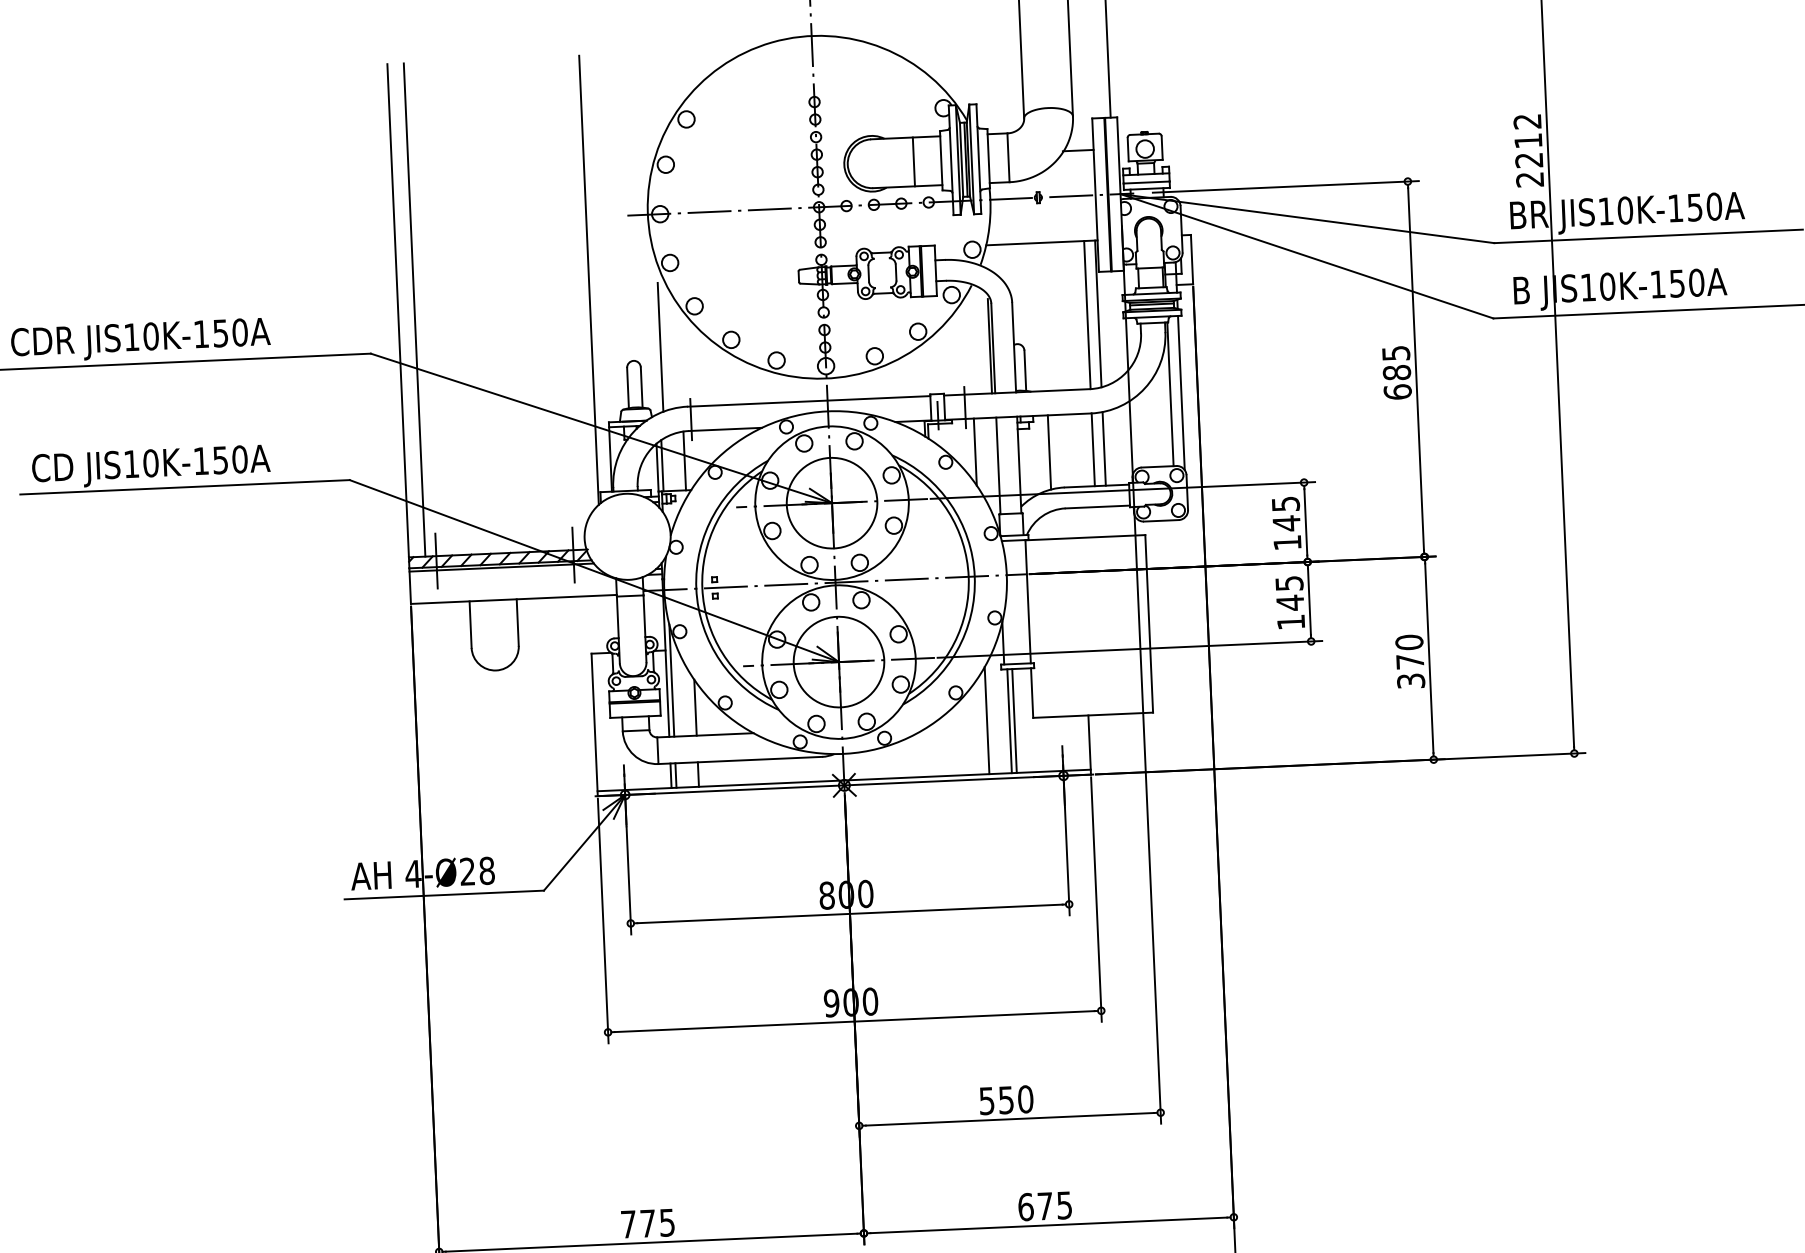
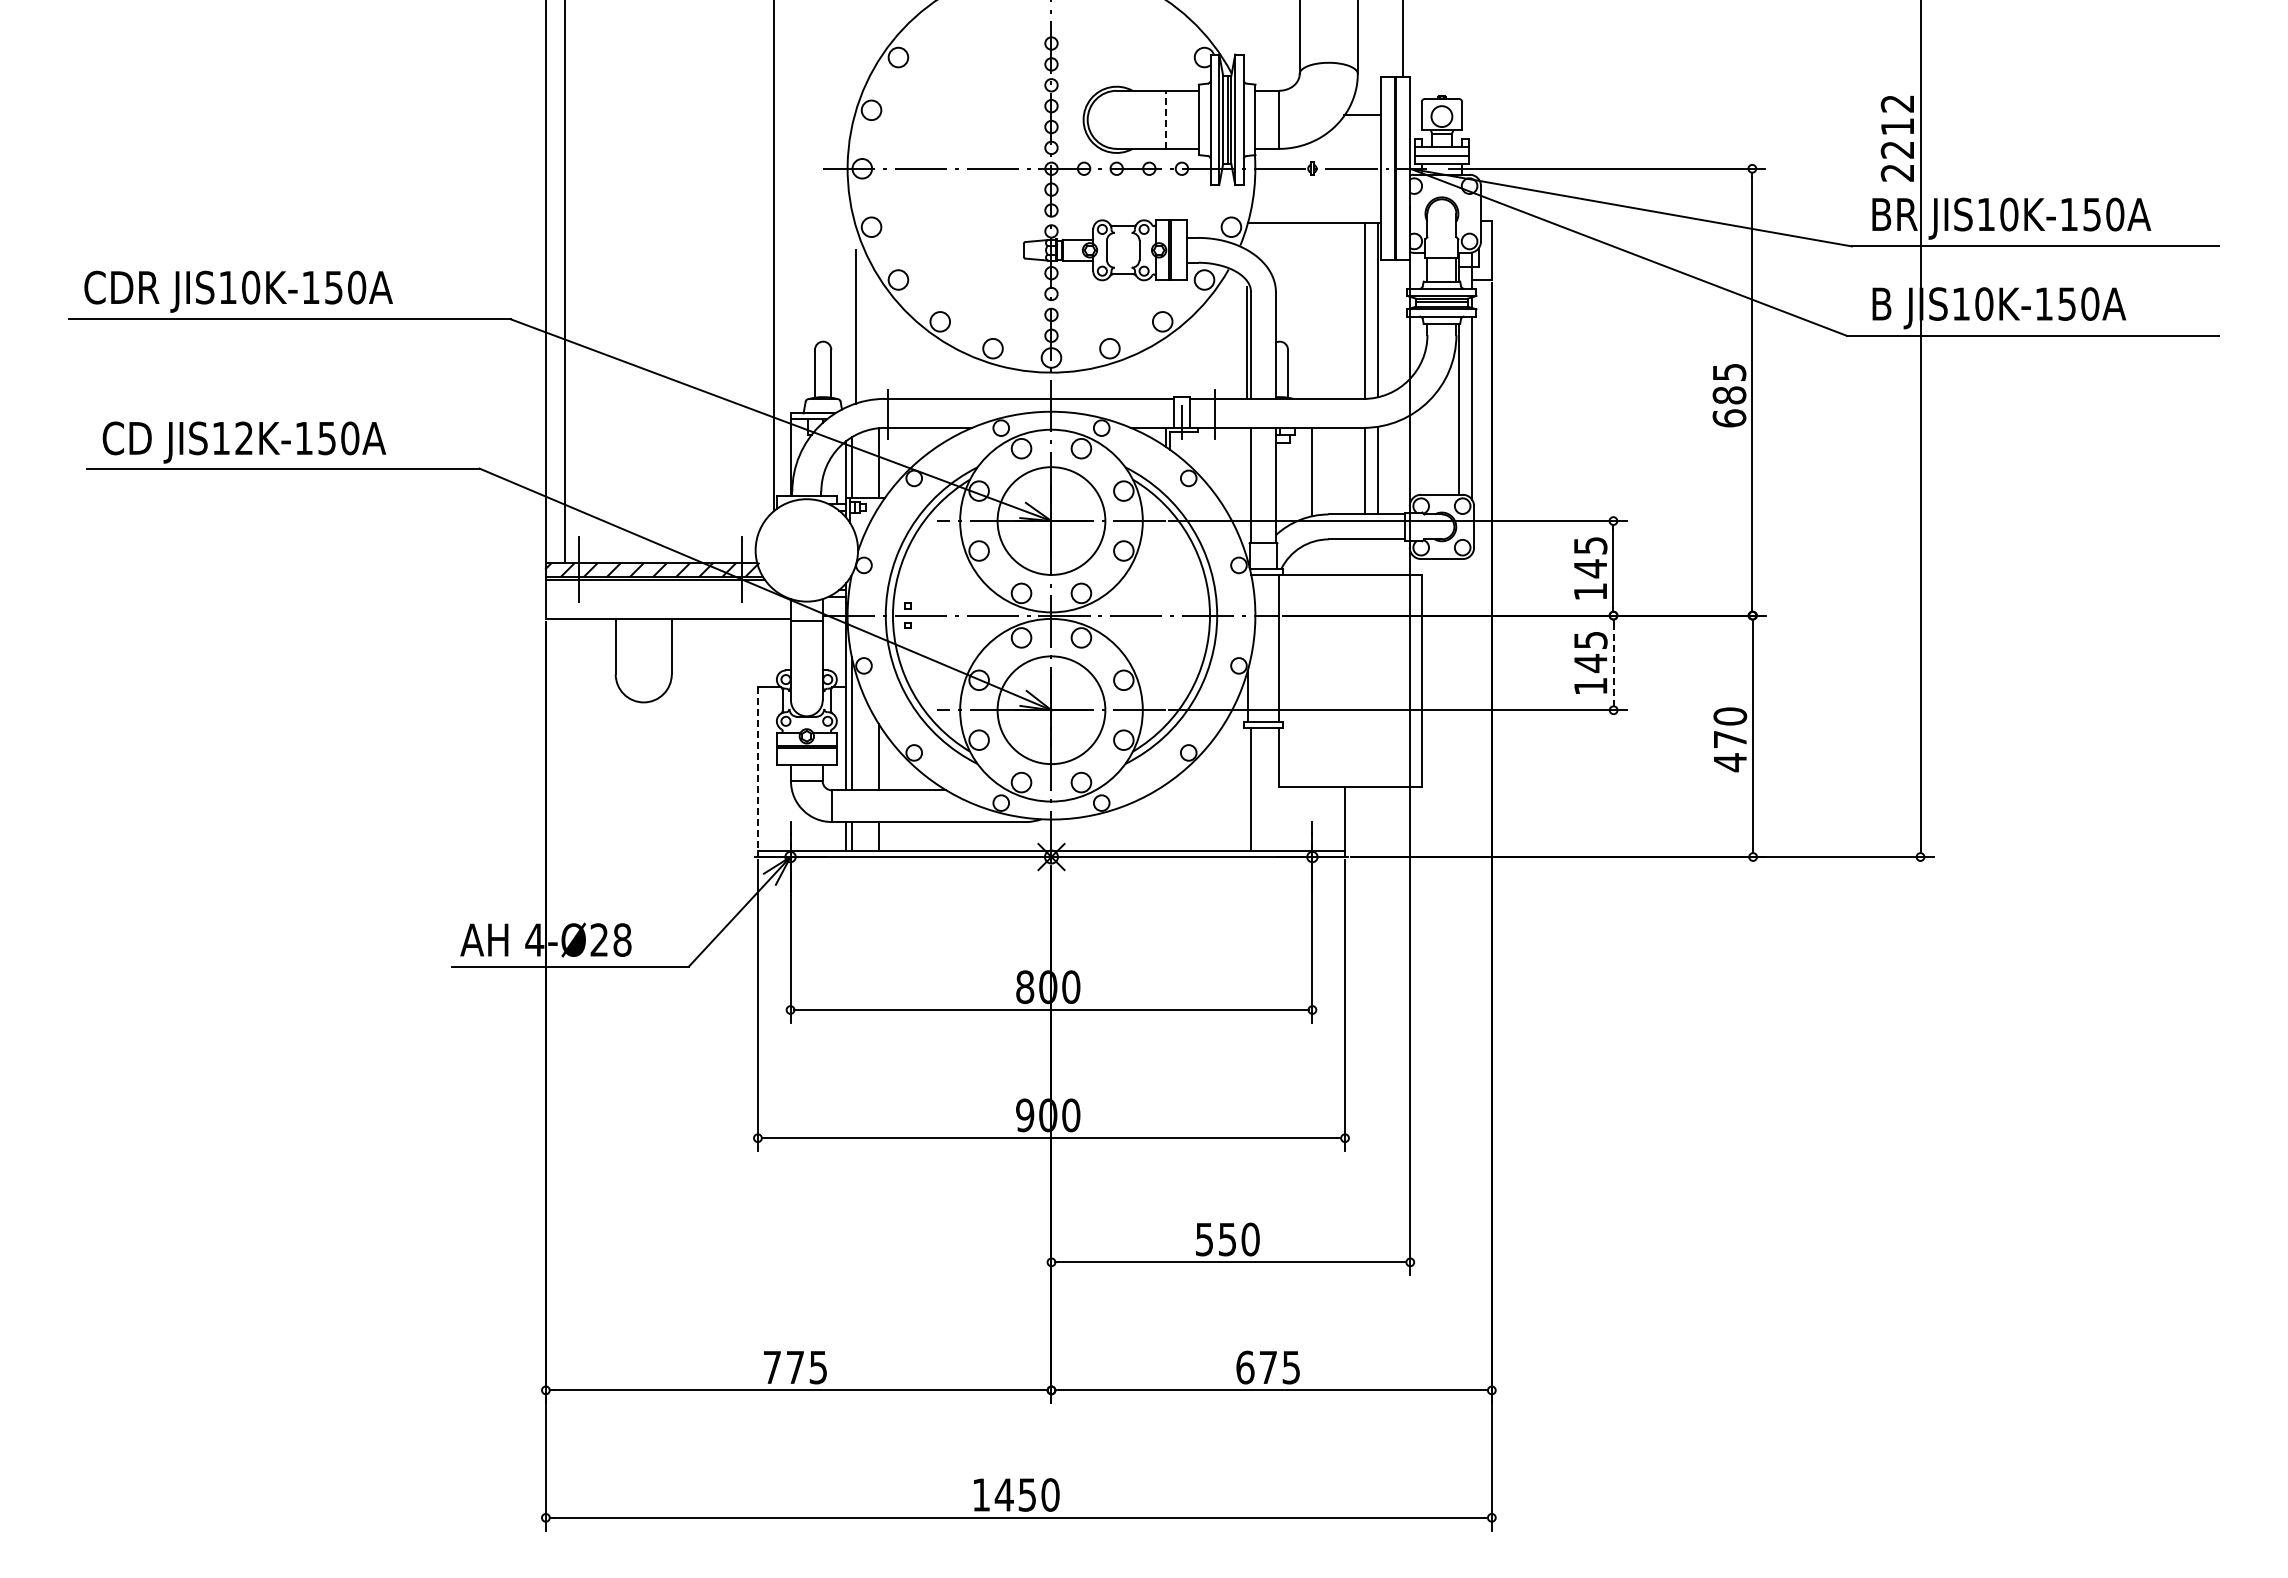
line: (913, 161) -> (1166, 119), solid -> dashed
line: (975, 451) -> (1224, 467), removed
text: (151, 463) -> (244, 438), JIS10K-150A -> JIS12K-150A
line: (1309, 602) -> (1613, 663), solid -> dashed
text: (1411, 681) -> (1730, 762), 370 -> 470
line: (987, 720) -> (1224, 787), removed
line: (1014, 721) -> (1256, 789), removed
line: (594, 725) -> (757, 772), solid -> dashed

